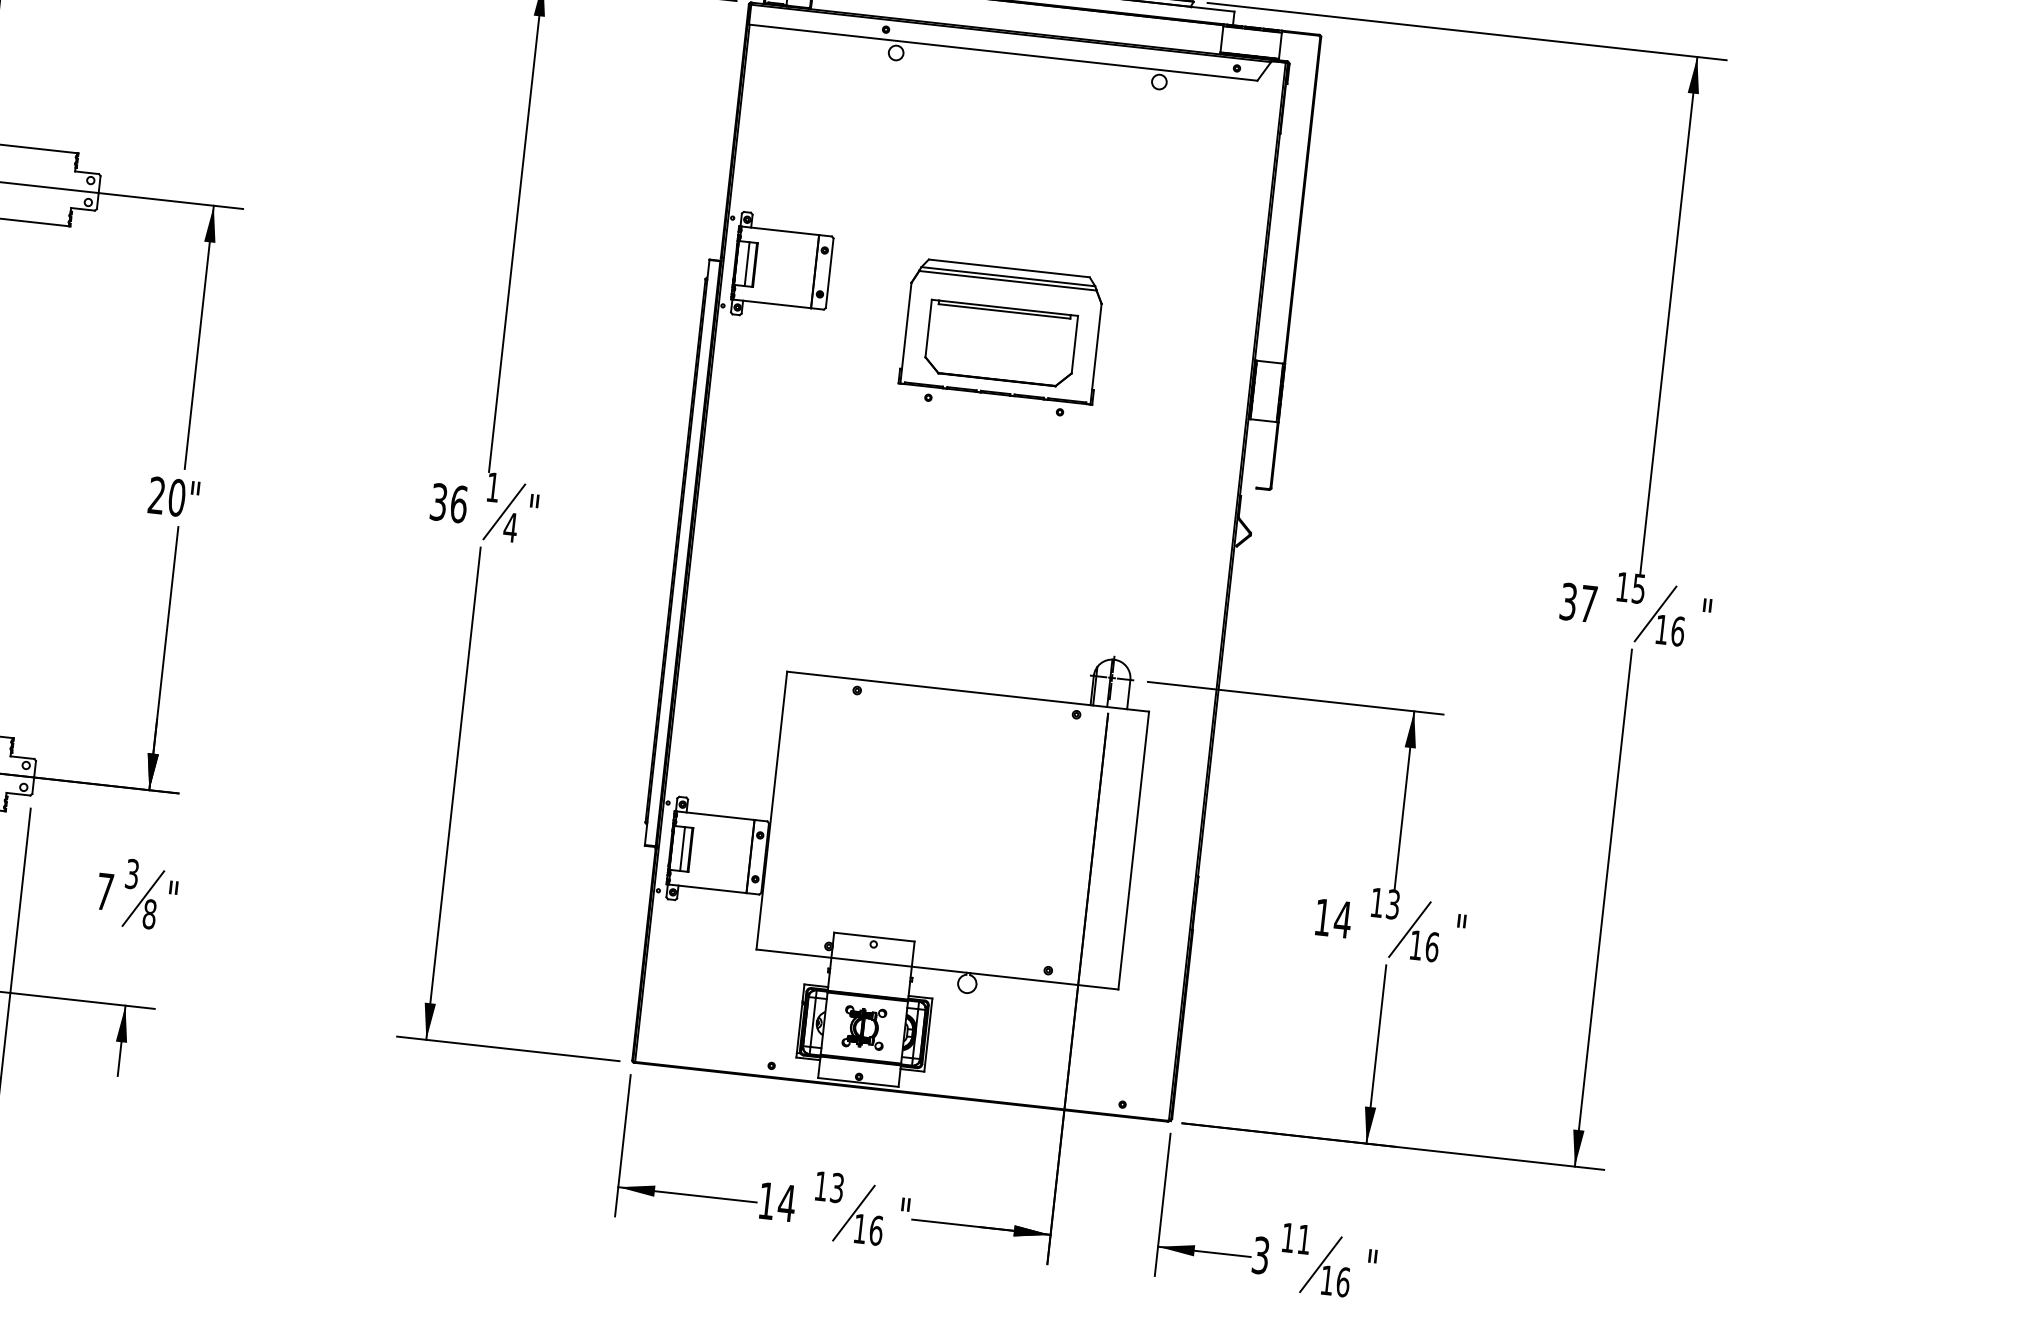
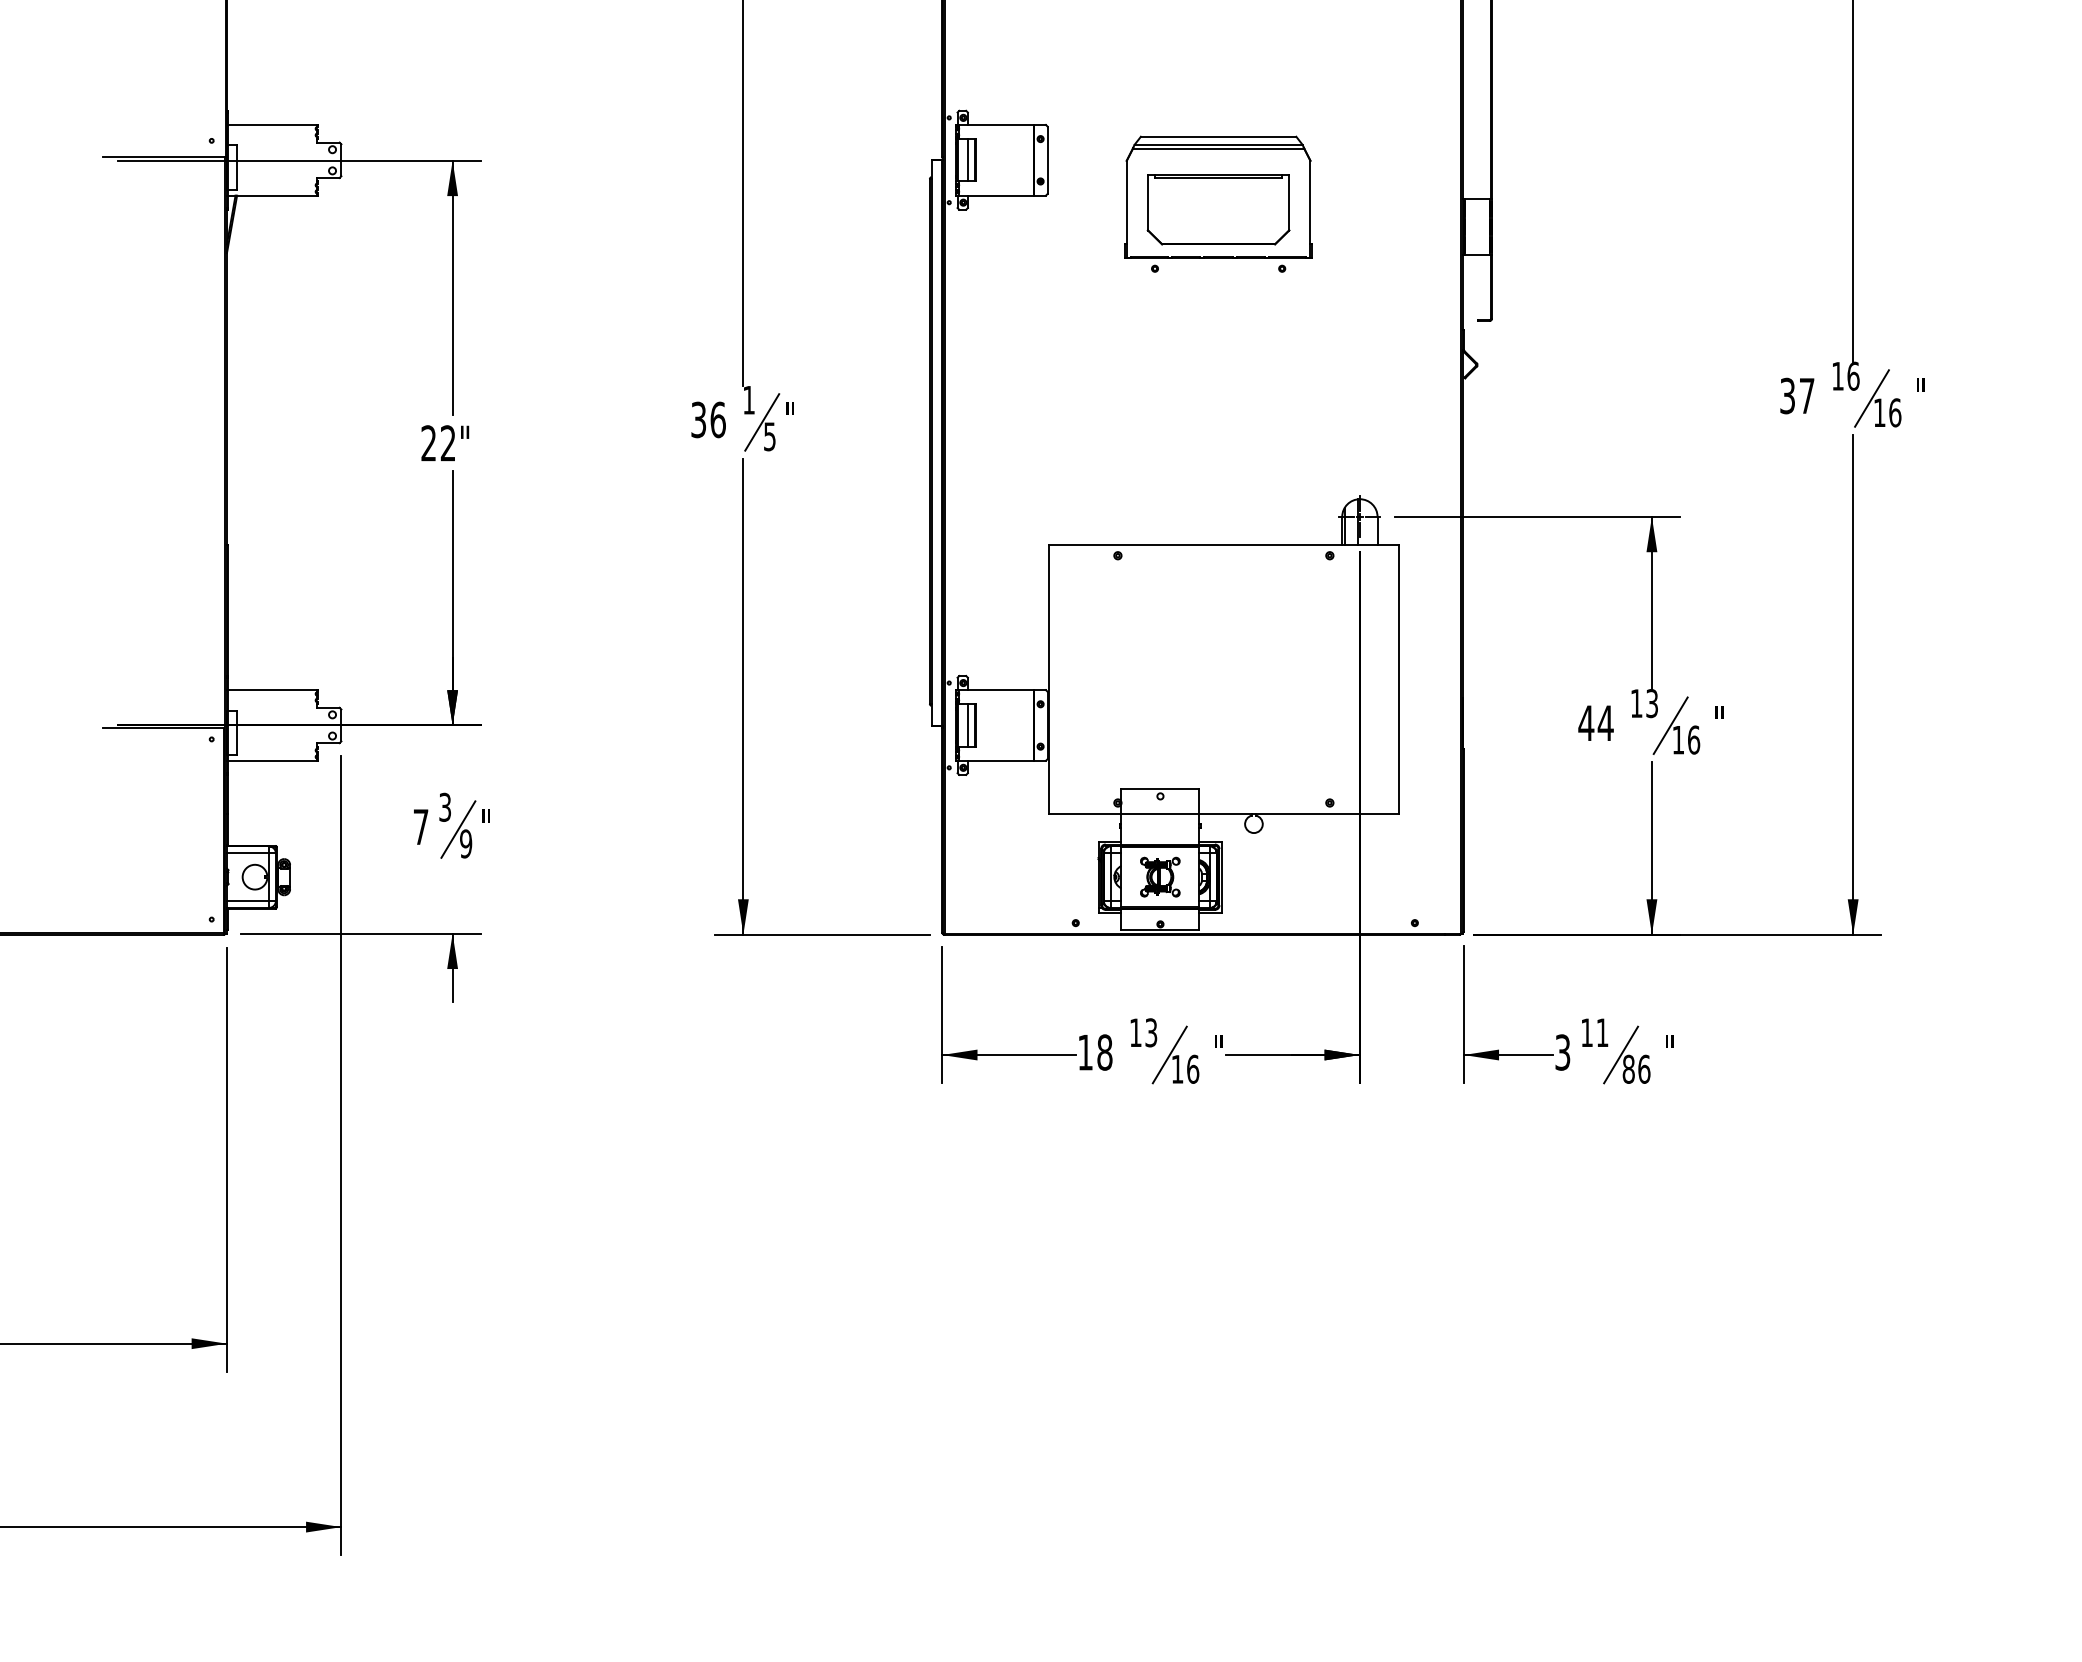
text: (176, 497) -> (447, 443), 20" -> 22"
text: (510, 527) -> (769, 436), 4 -> 5
text: (1639, 588) -> (1853, 375), 15 -> 16
text: (150, 913) -> (466, 843), 8 -> 9
text: (1323, 916) -> (1586, 722), 14 -> 44
text: (786, 1203) -> (1104, 1052), 14 -> 18
text: (1327, 1279) -> (1628, 1068), 16 -> 86

